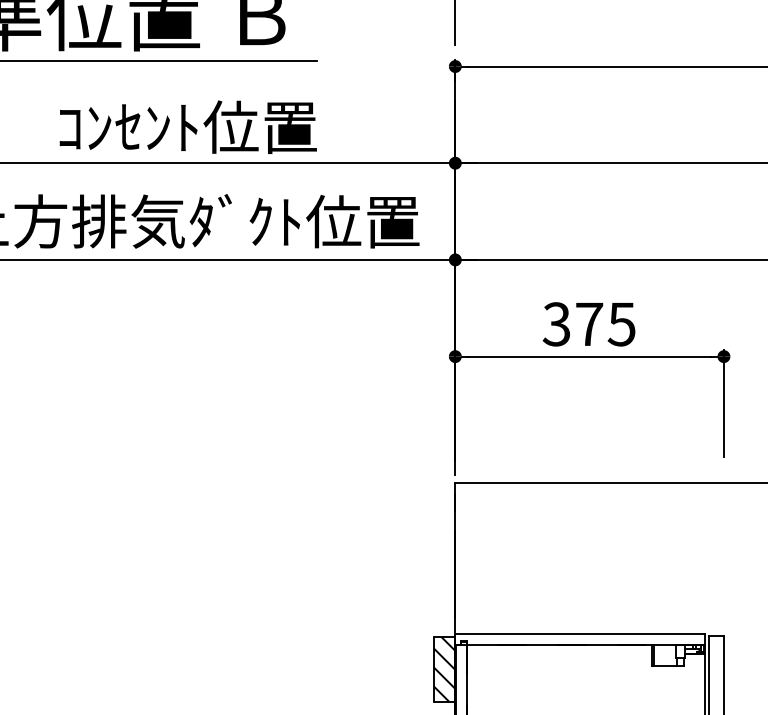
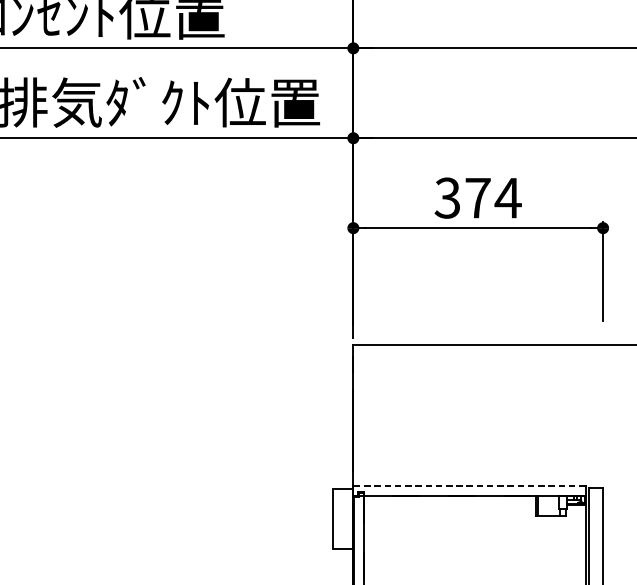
text: (621, 324) -> (507, 198), 375 -> 374
line: (580, 633) -> (469, 485), solid -> dashed
hatch: (444, 669) -> (343, 519), removed

